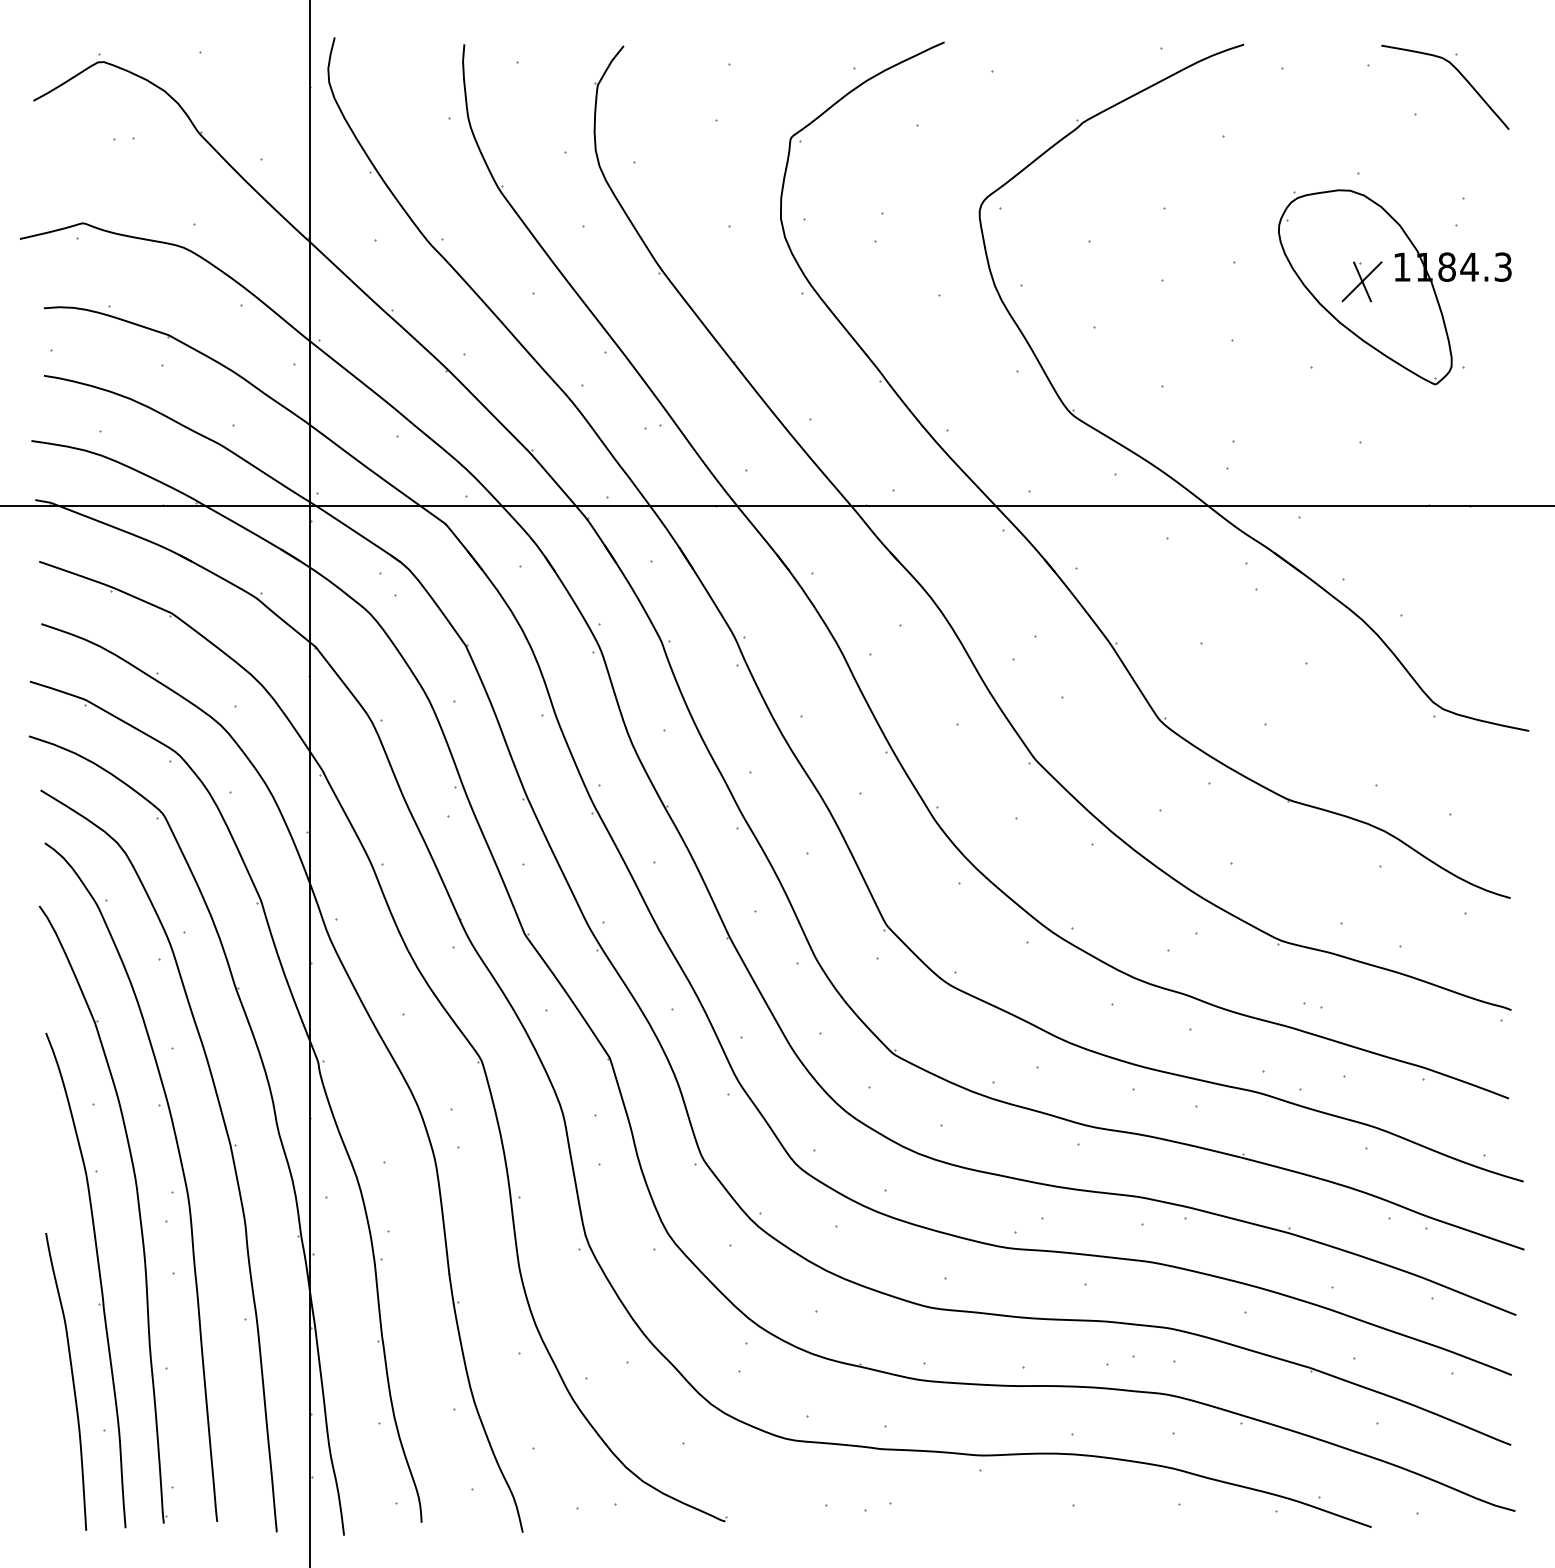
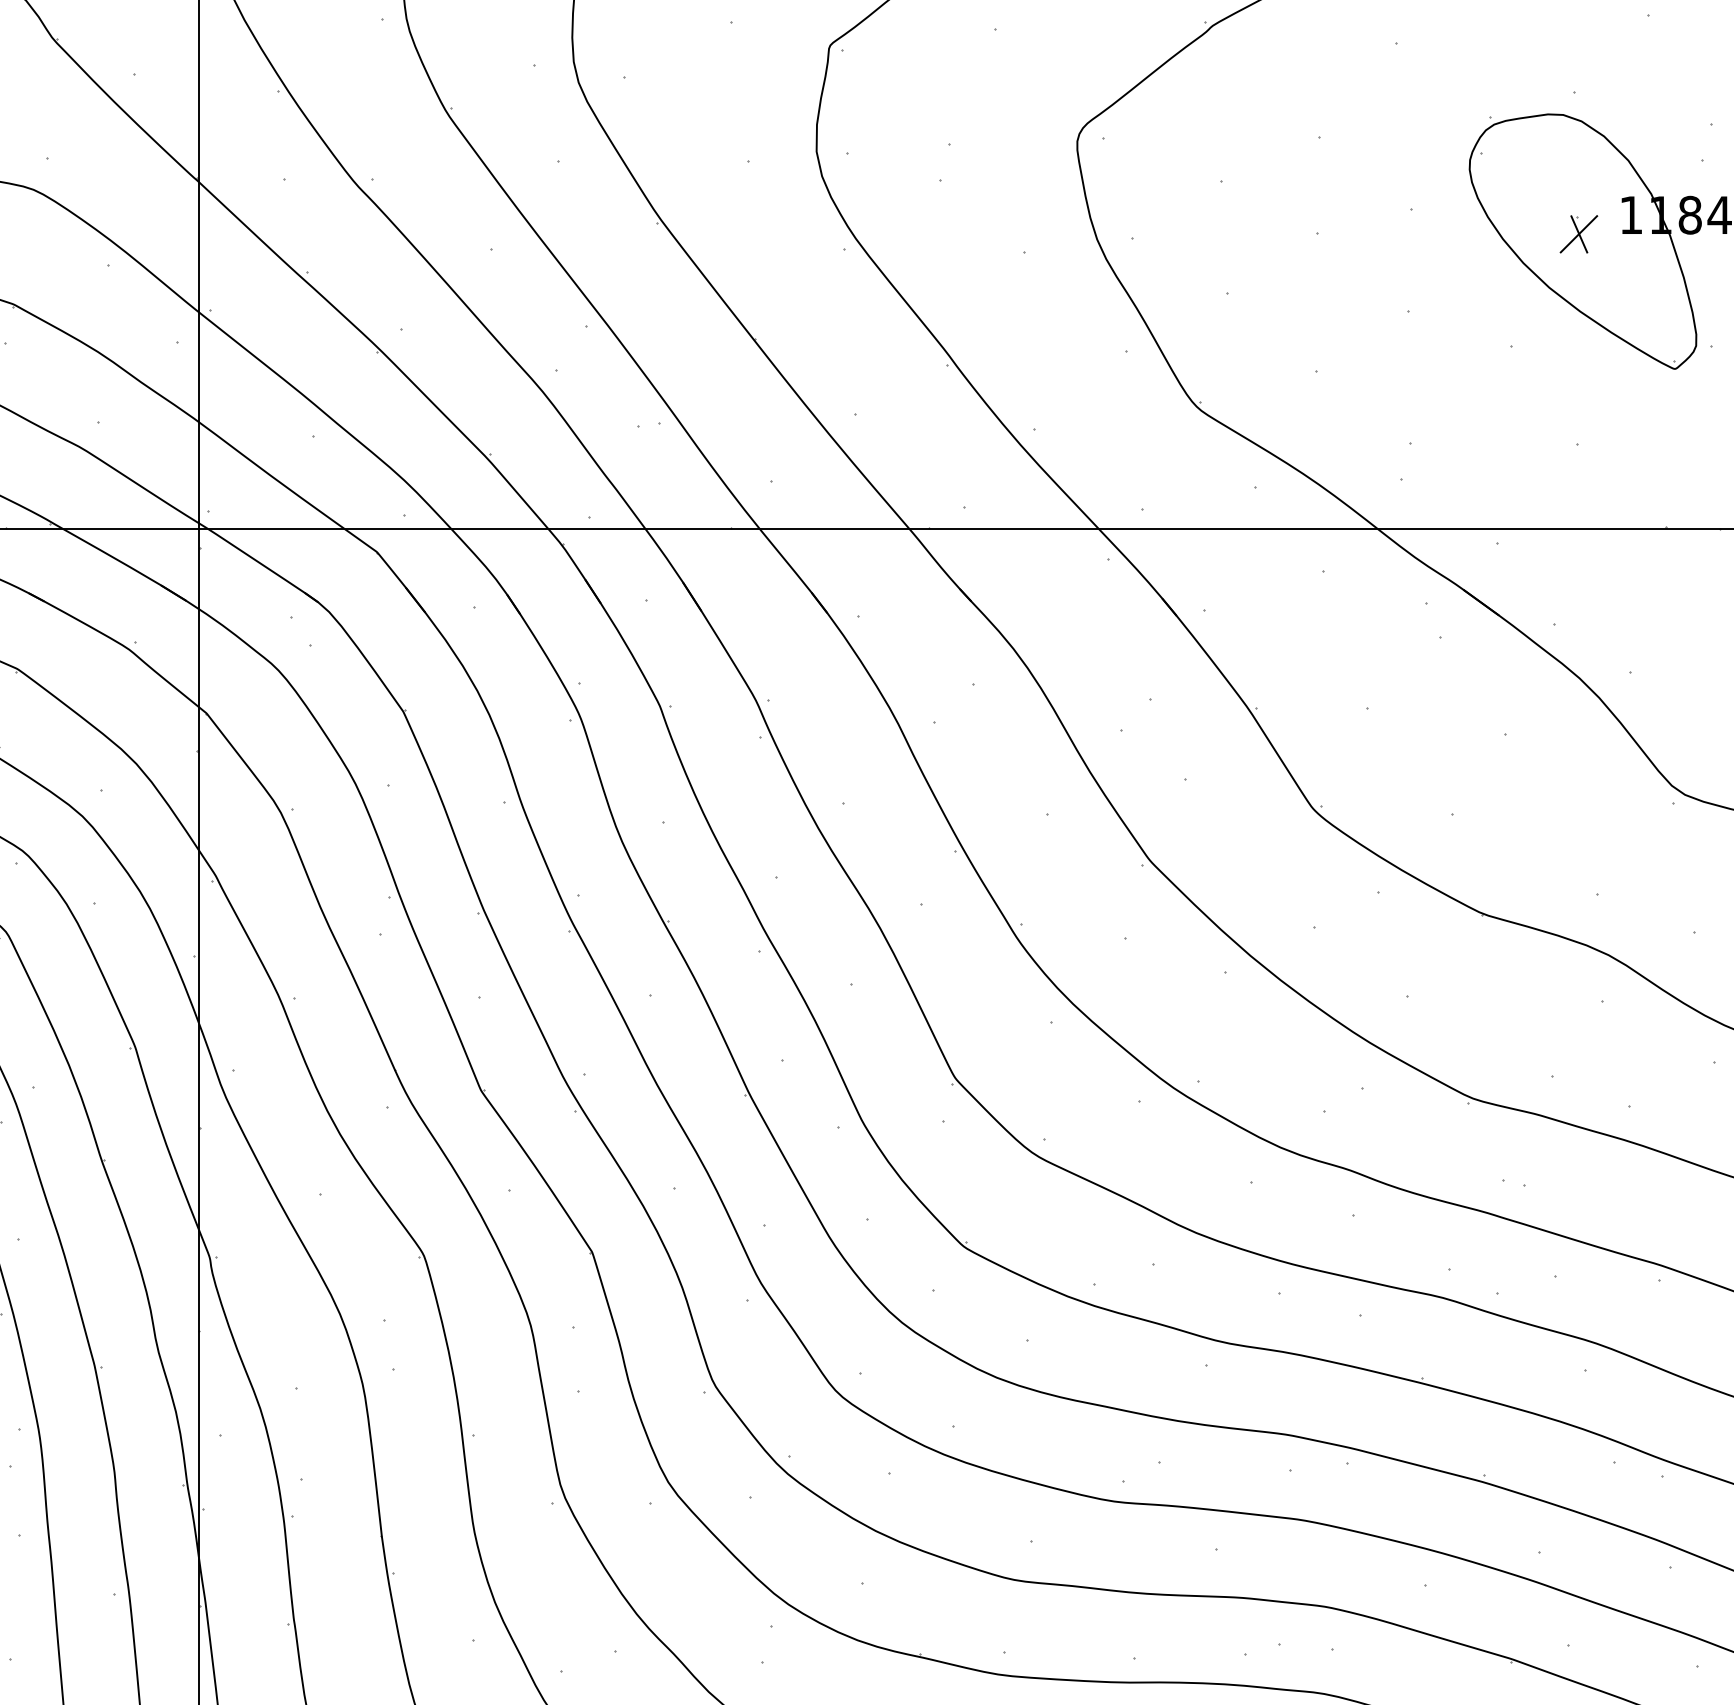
part: (1362, 281) -> (1579, 234), size x0.71

